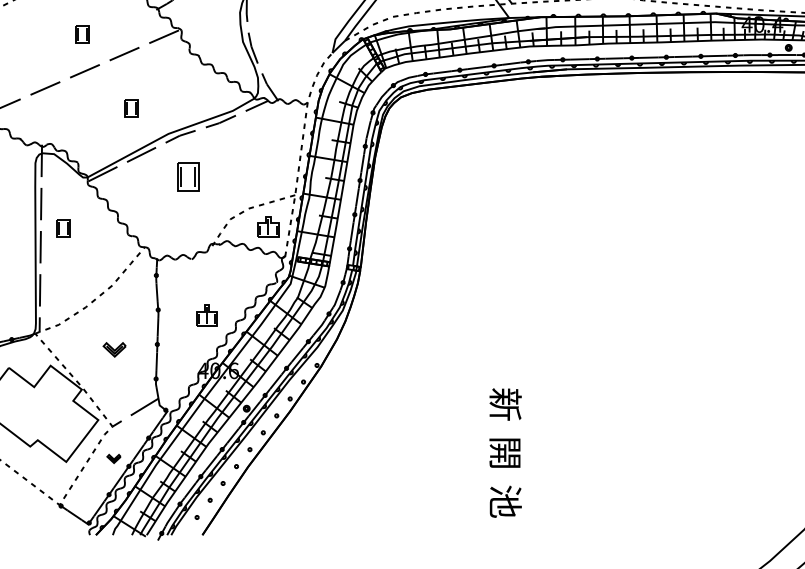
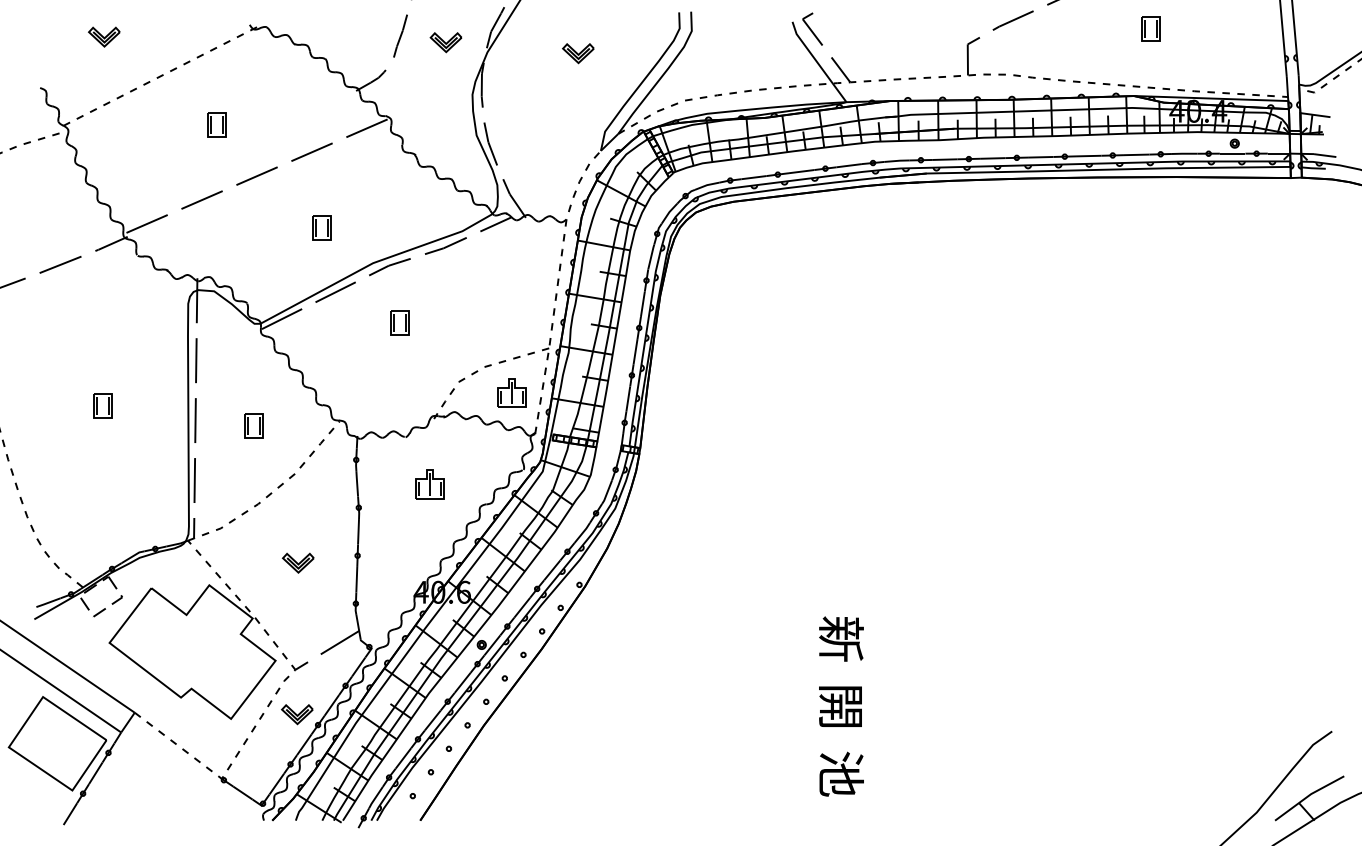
part: (82, 34) -> (216, 124), moved
part: (187, 176) -> (399, 322), size x0.62
part: (62, 227) -> (253, 425), moved
part: (206, 315) -> (429, 484), moved
part: (114, 458) -> (297, 714), size x1.67

